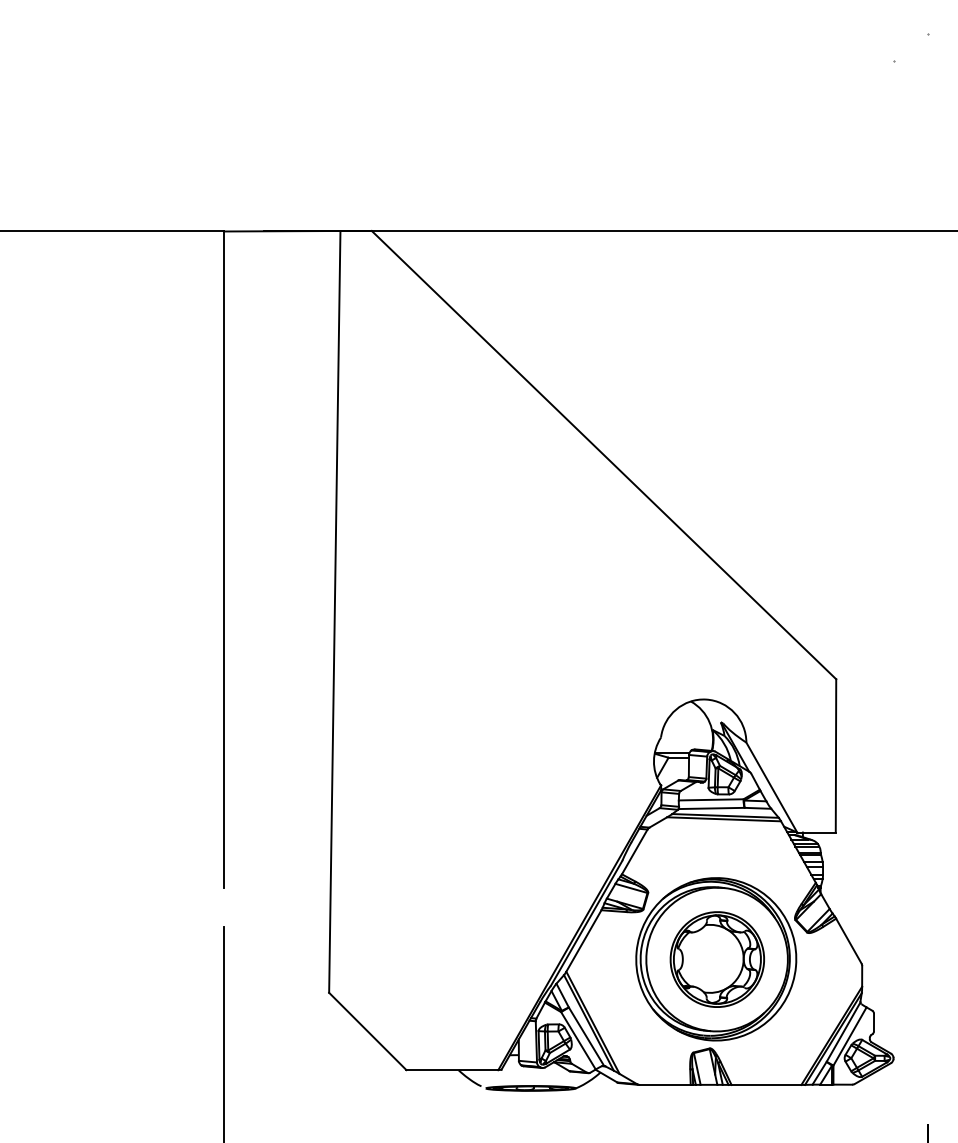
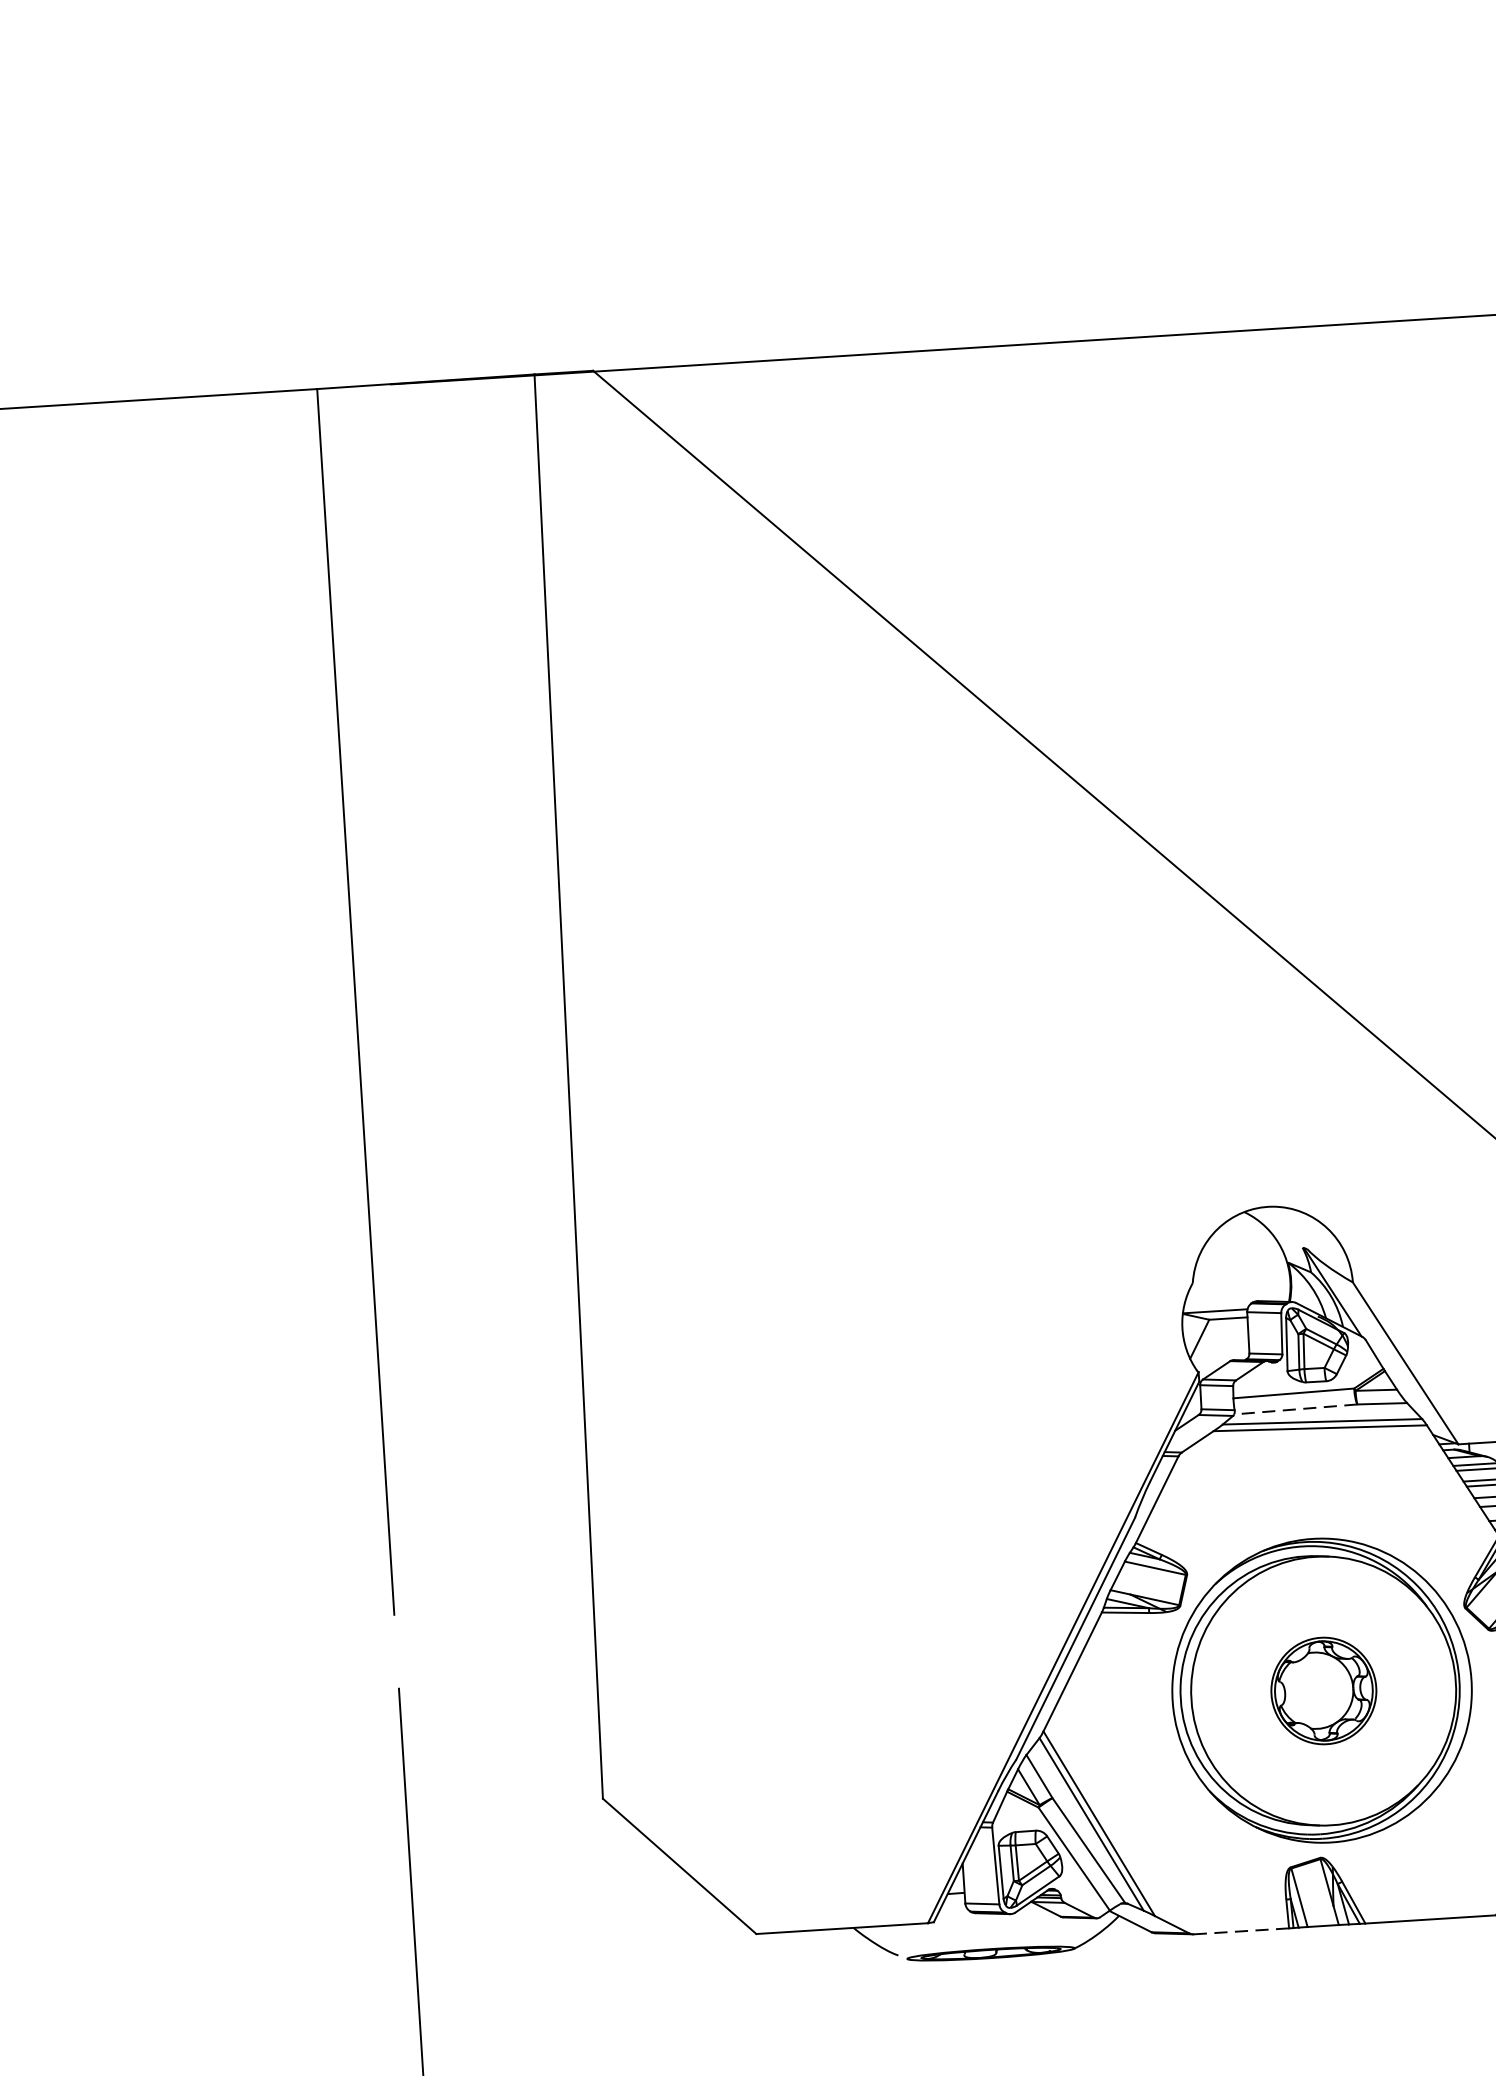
line: (711, 808) -> (1295, 1409), solid -> dashed
part: (716, 959) -> (1322, 1690), size x0.6
line: (664, 1084) -> (1240, 1930), solid -> dashed

